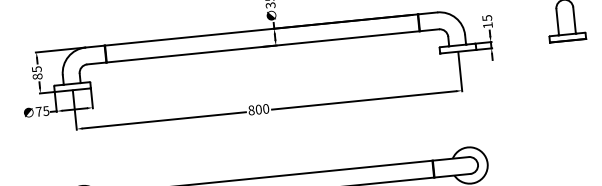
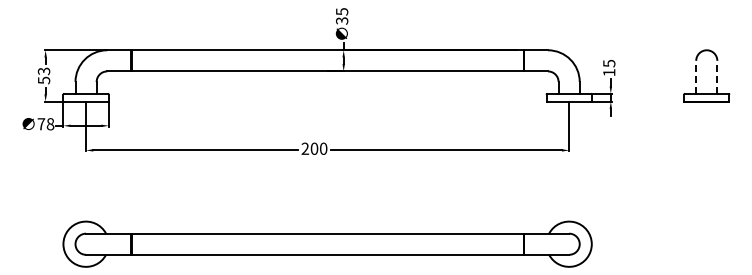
line: (574, 19) -> (717, 76), solid -> dashed
line: (557, 21) -> (696, 76), solid -> dashed
text: (36, 72) -> (43, 75), 85 -> 53
text: (251, 110) -> (305, 148), 800 -> 200
text: (46, 111) -> (50, 124), 75 -> 78

